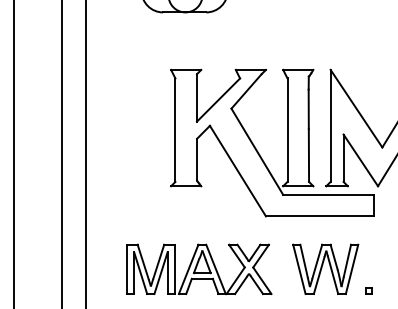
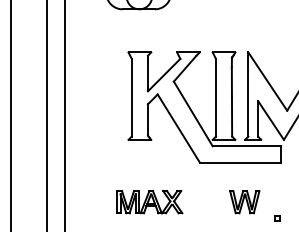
part: (199, 268) -> (149, 201), size x0.6
part: (325, 268) -> (244, 201), size x0.6

